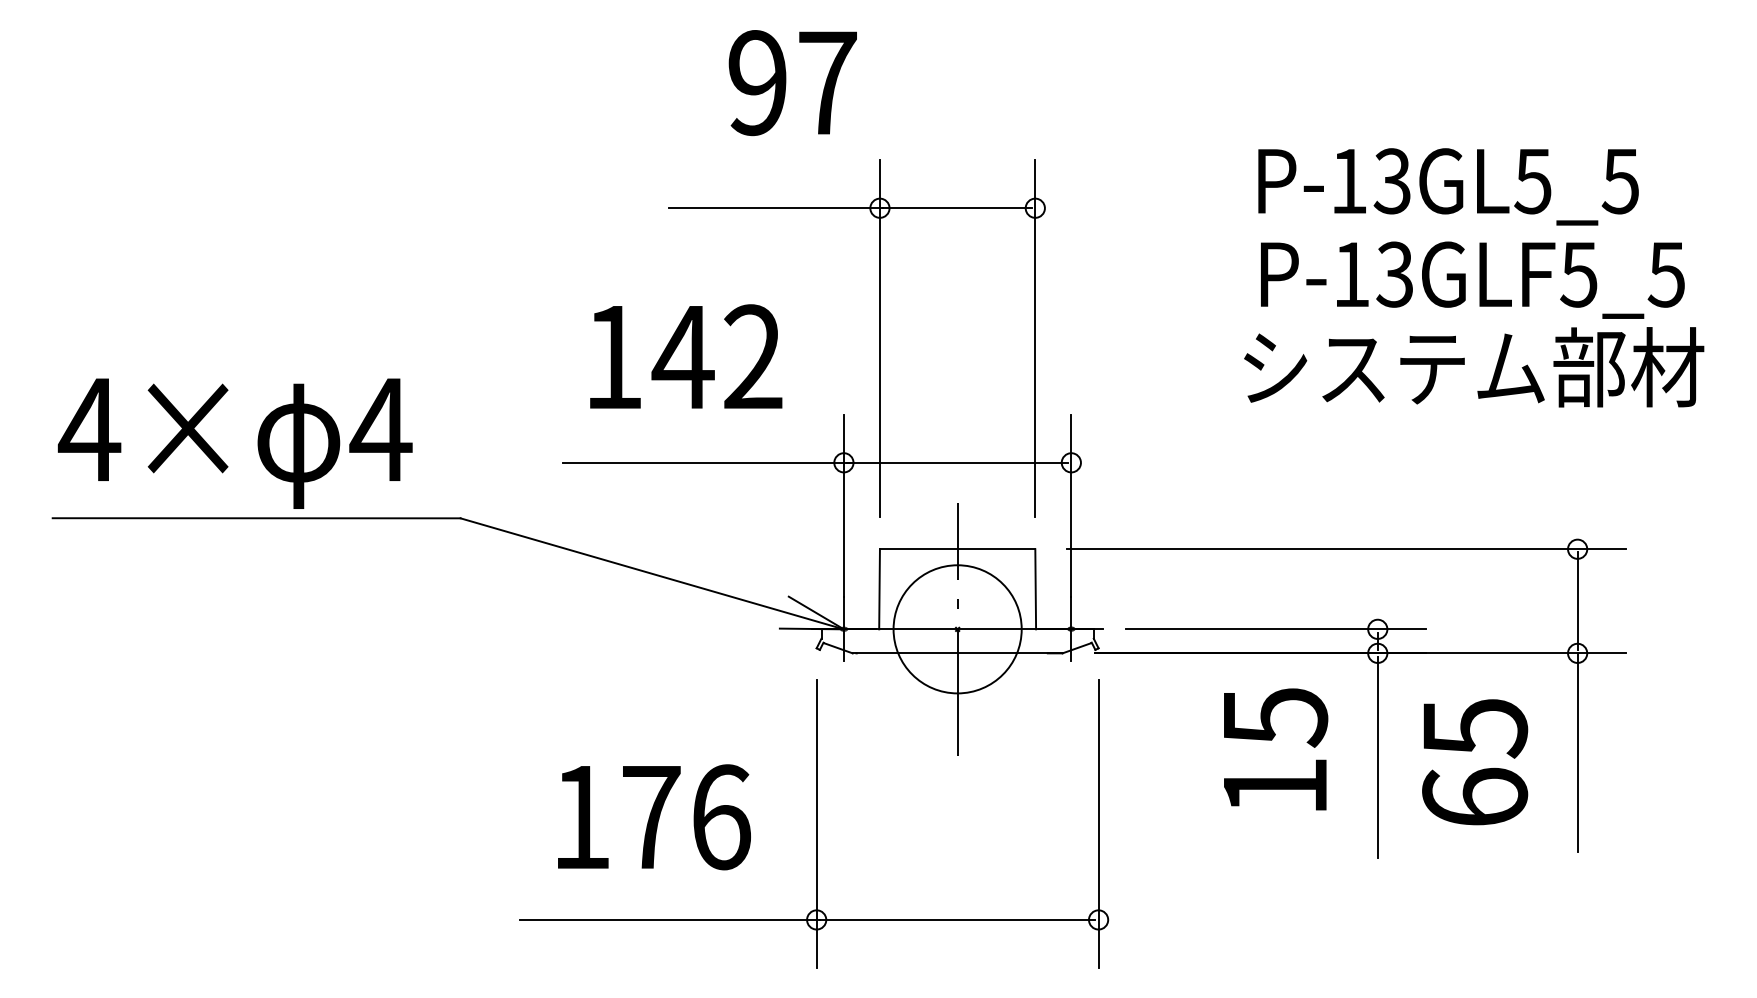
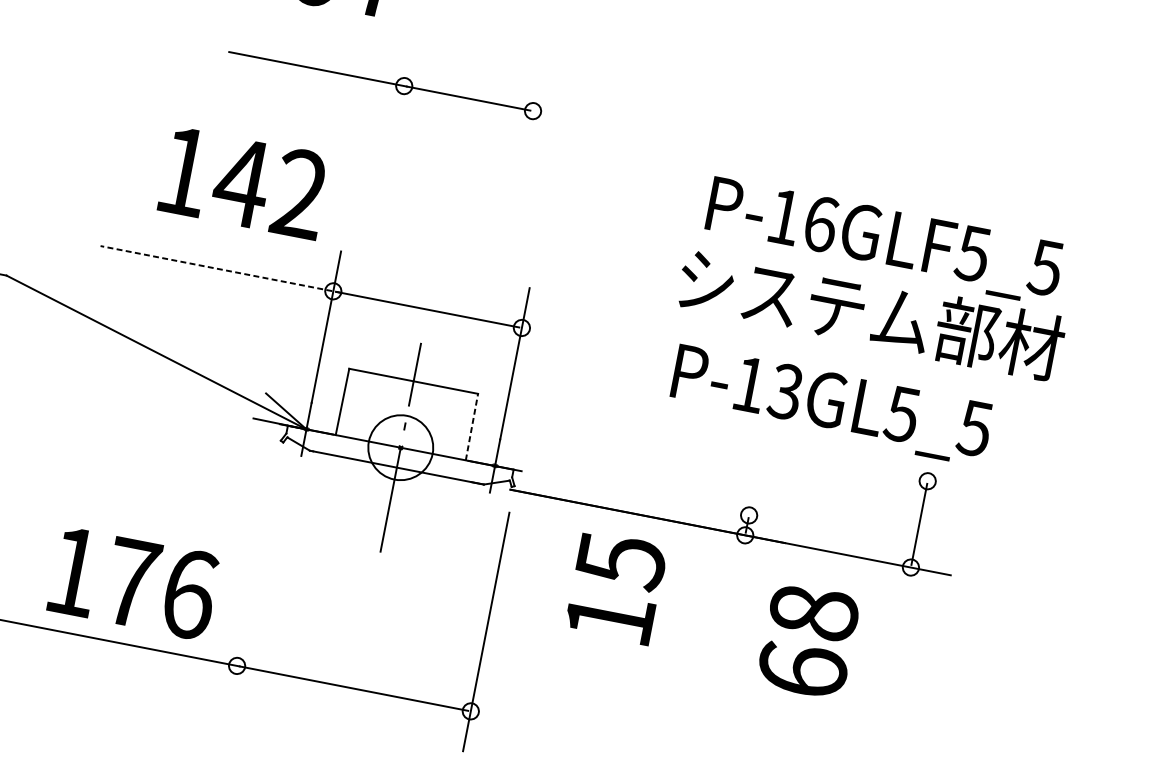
text: (1448, 186) -> (831, 405), moved
text: (1394, 274) -> (820, 223), P-13GLF5_5 -> P-16GLF5_5
line: (879, 338) -> (382, 193), removed
line: (1035, 338) -> (512, 219), removed
text: (686, 356) -> (244, 182), moved
line: (707, 462) -> (220, 269), solid -> dashed
line: (1346, 549) -> (736, 444), removed
line: (1035, 588) -> (471, 426), solid -> dashed
circle: (957, 629) -> (400, 447), size x0.6
line: (1275, 629) -> (664, 499), removed
text: (1475, 728) -> (814, 613), 65 -> 68
text: (1276, 749) -> (616, 587), moved
line: (1577, 752) -> (894, 649), removed
line: (1377, 756) -> (728, 620), removed
text: (654, 817) -> (134, 583), moved
line: (816, 823) -> (252, 585), removed

